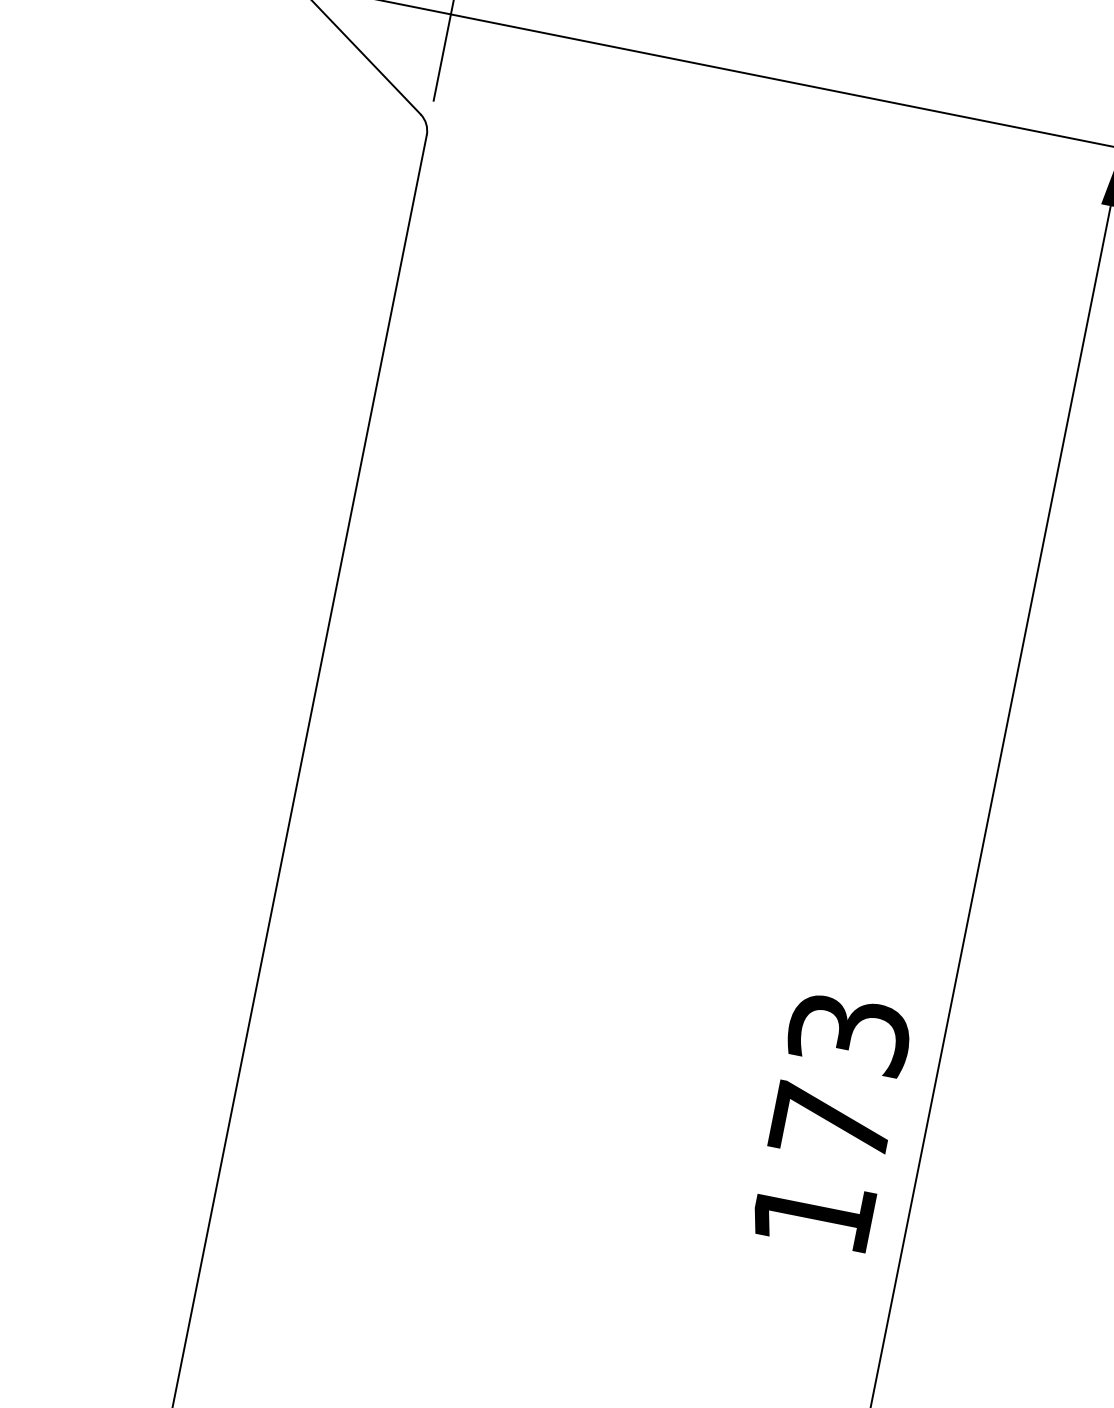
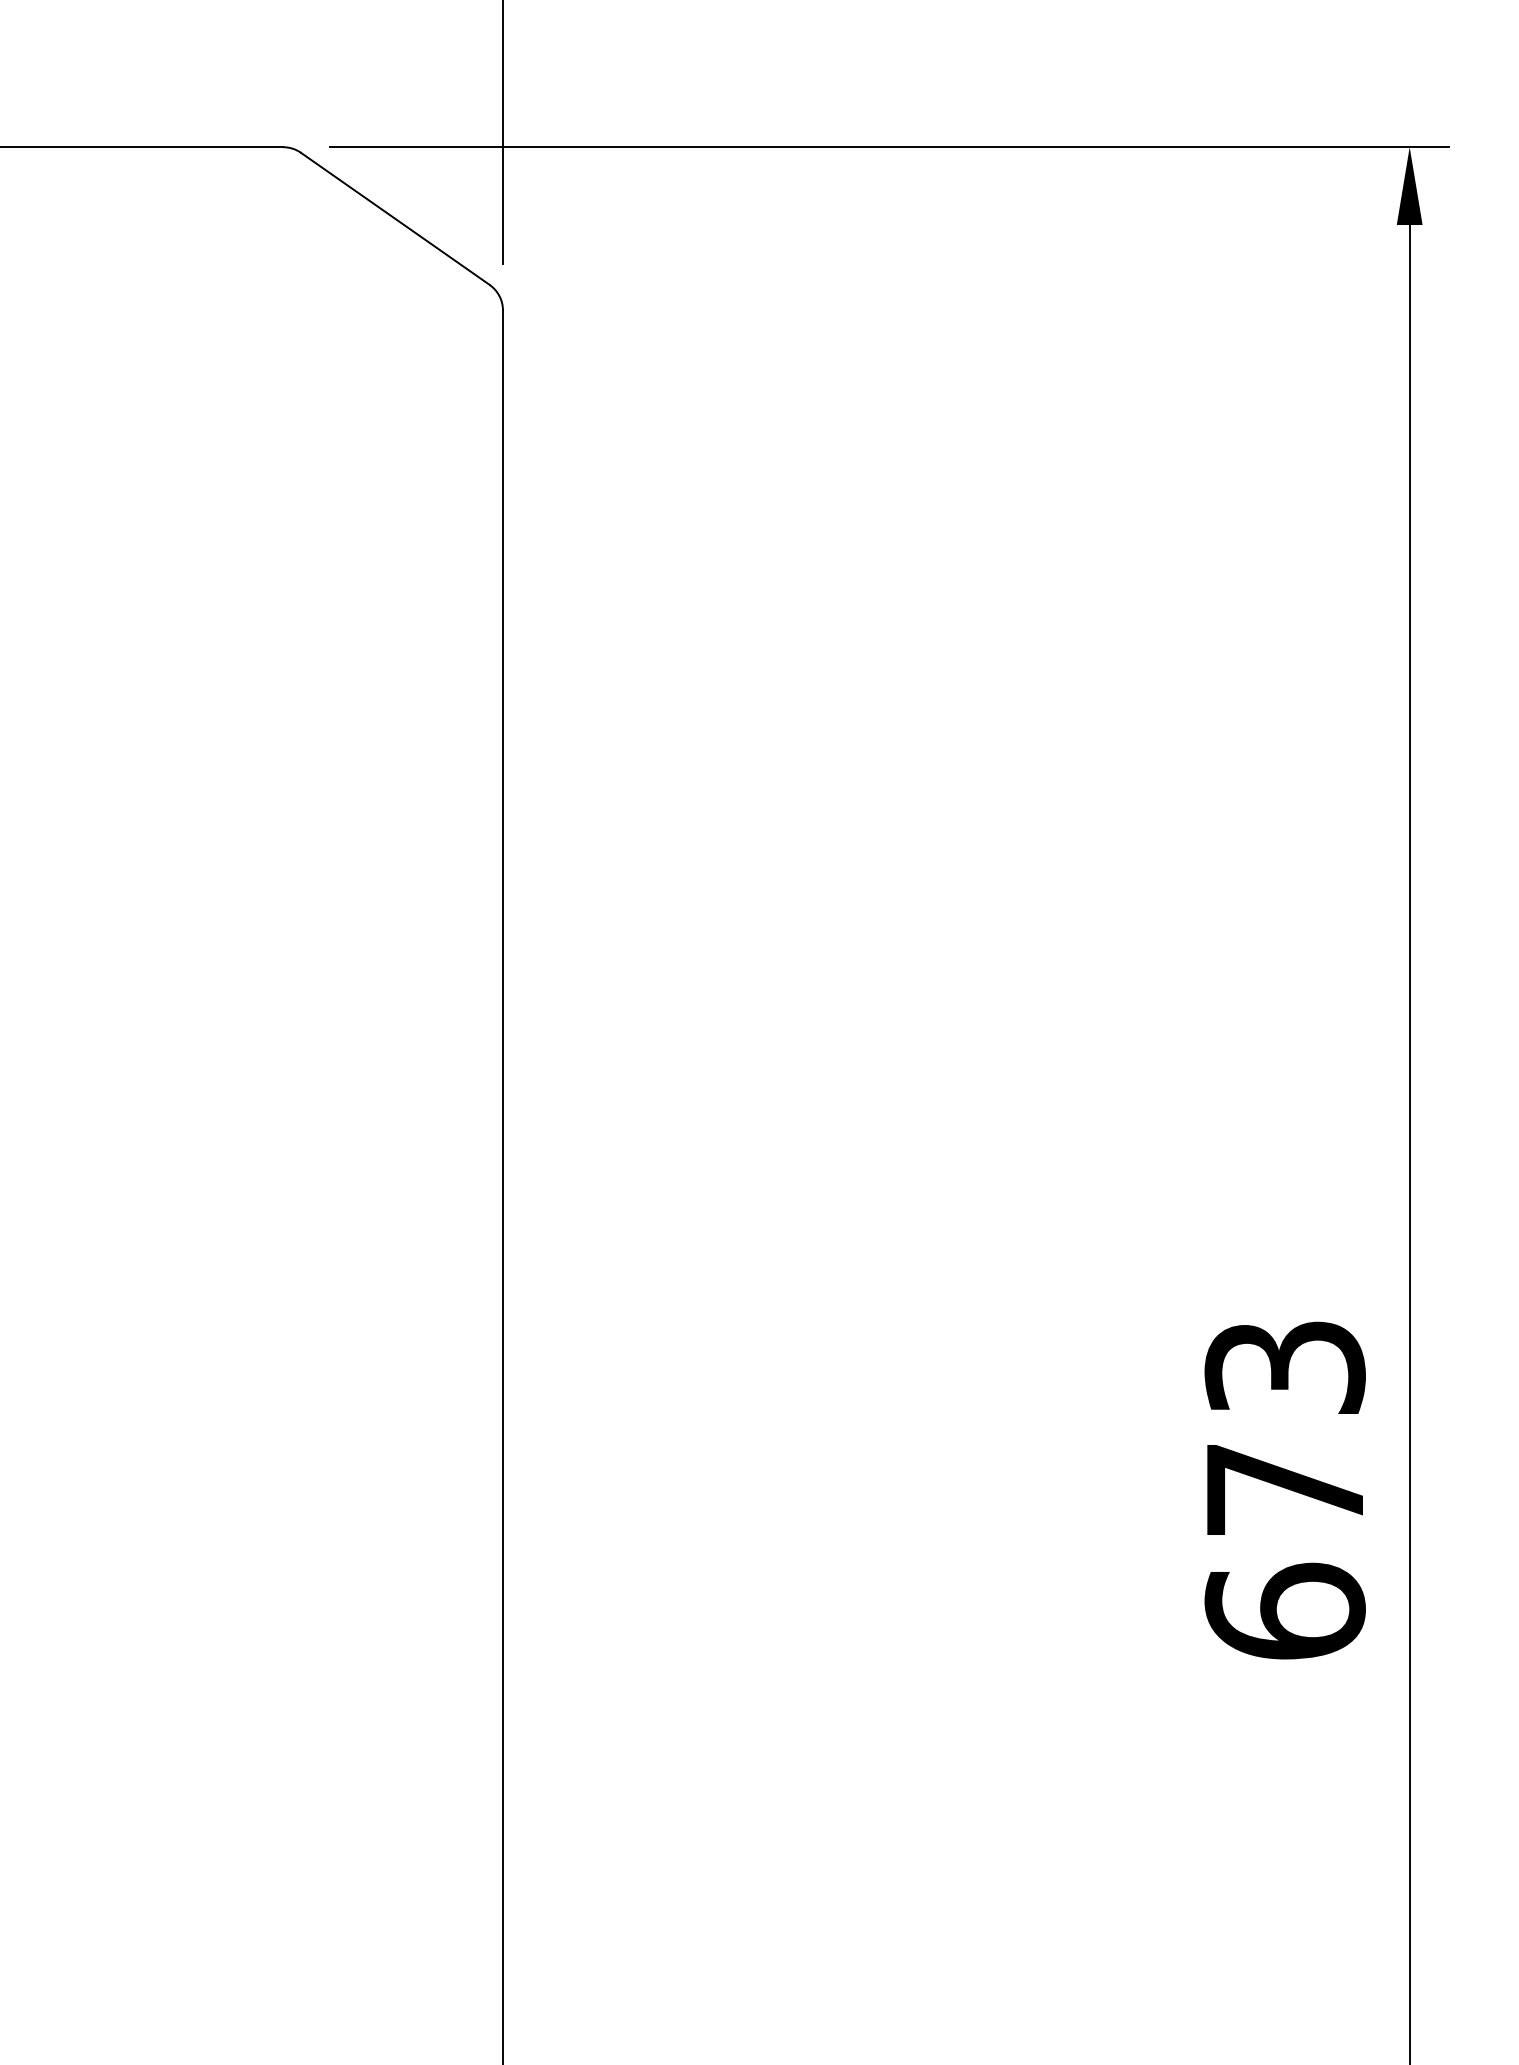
text: (813, 1213) -> (1284, 1610), 173 -> 673

